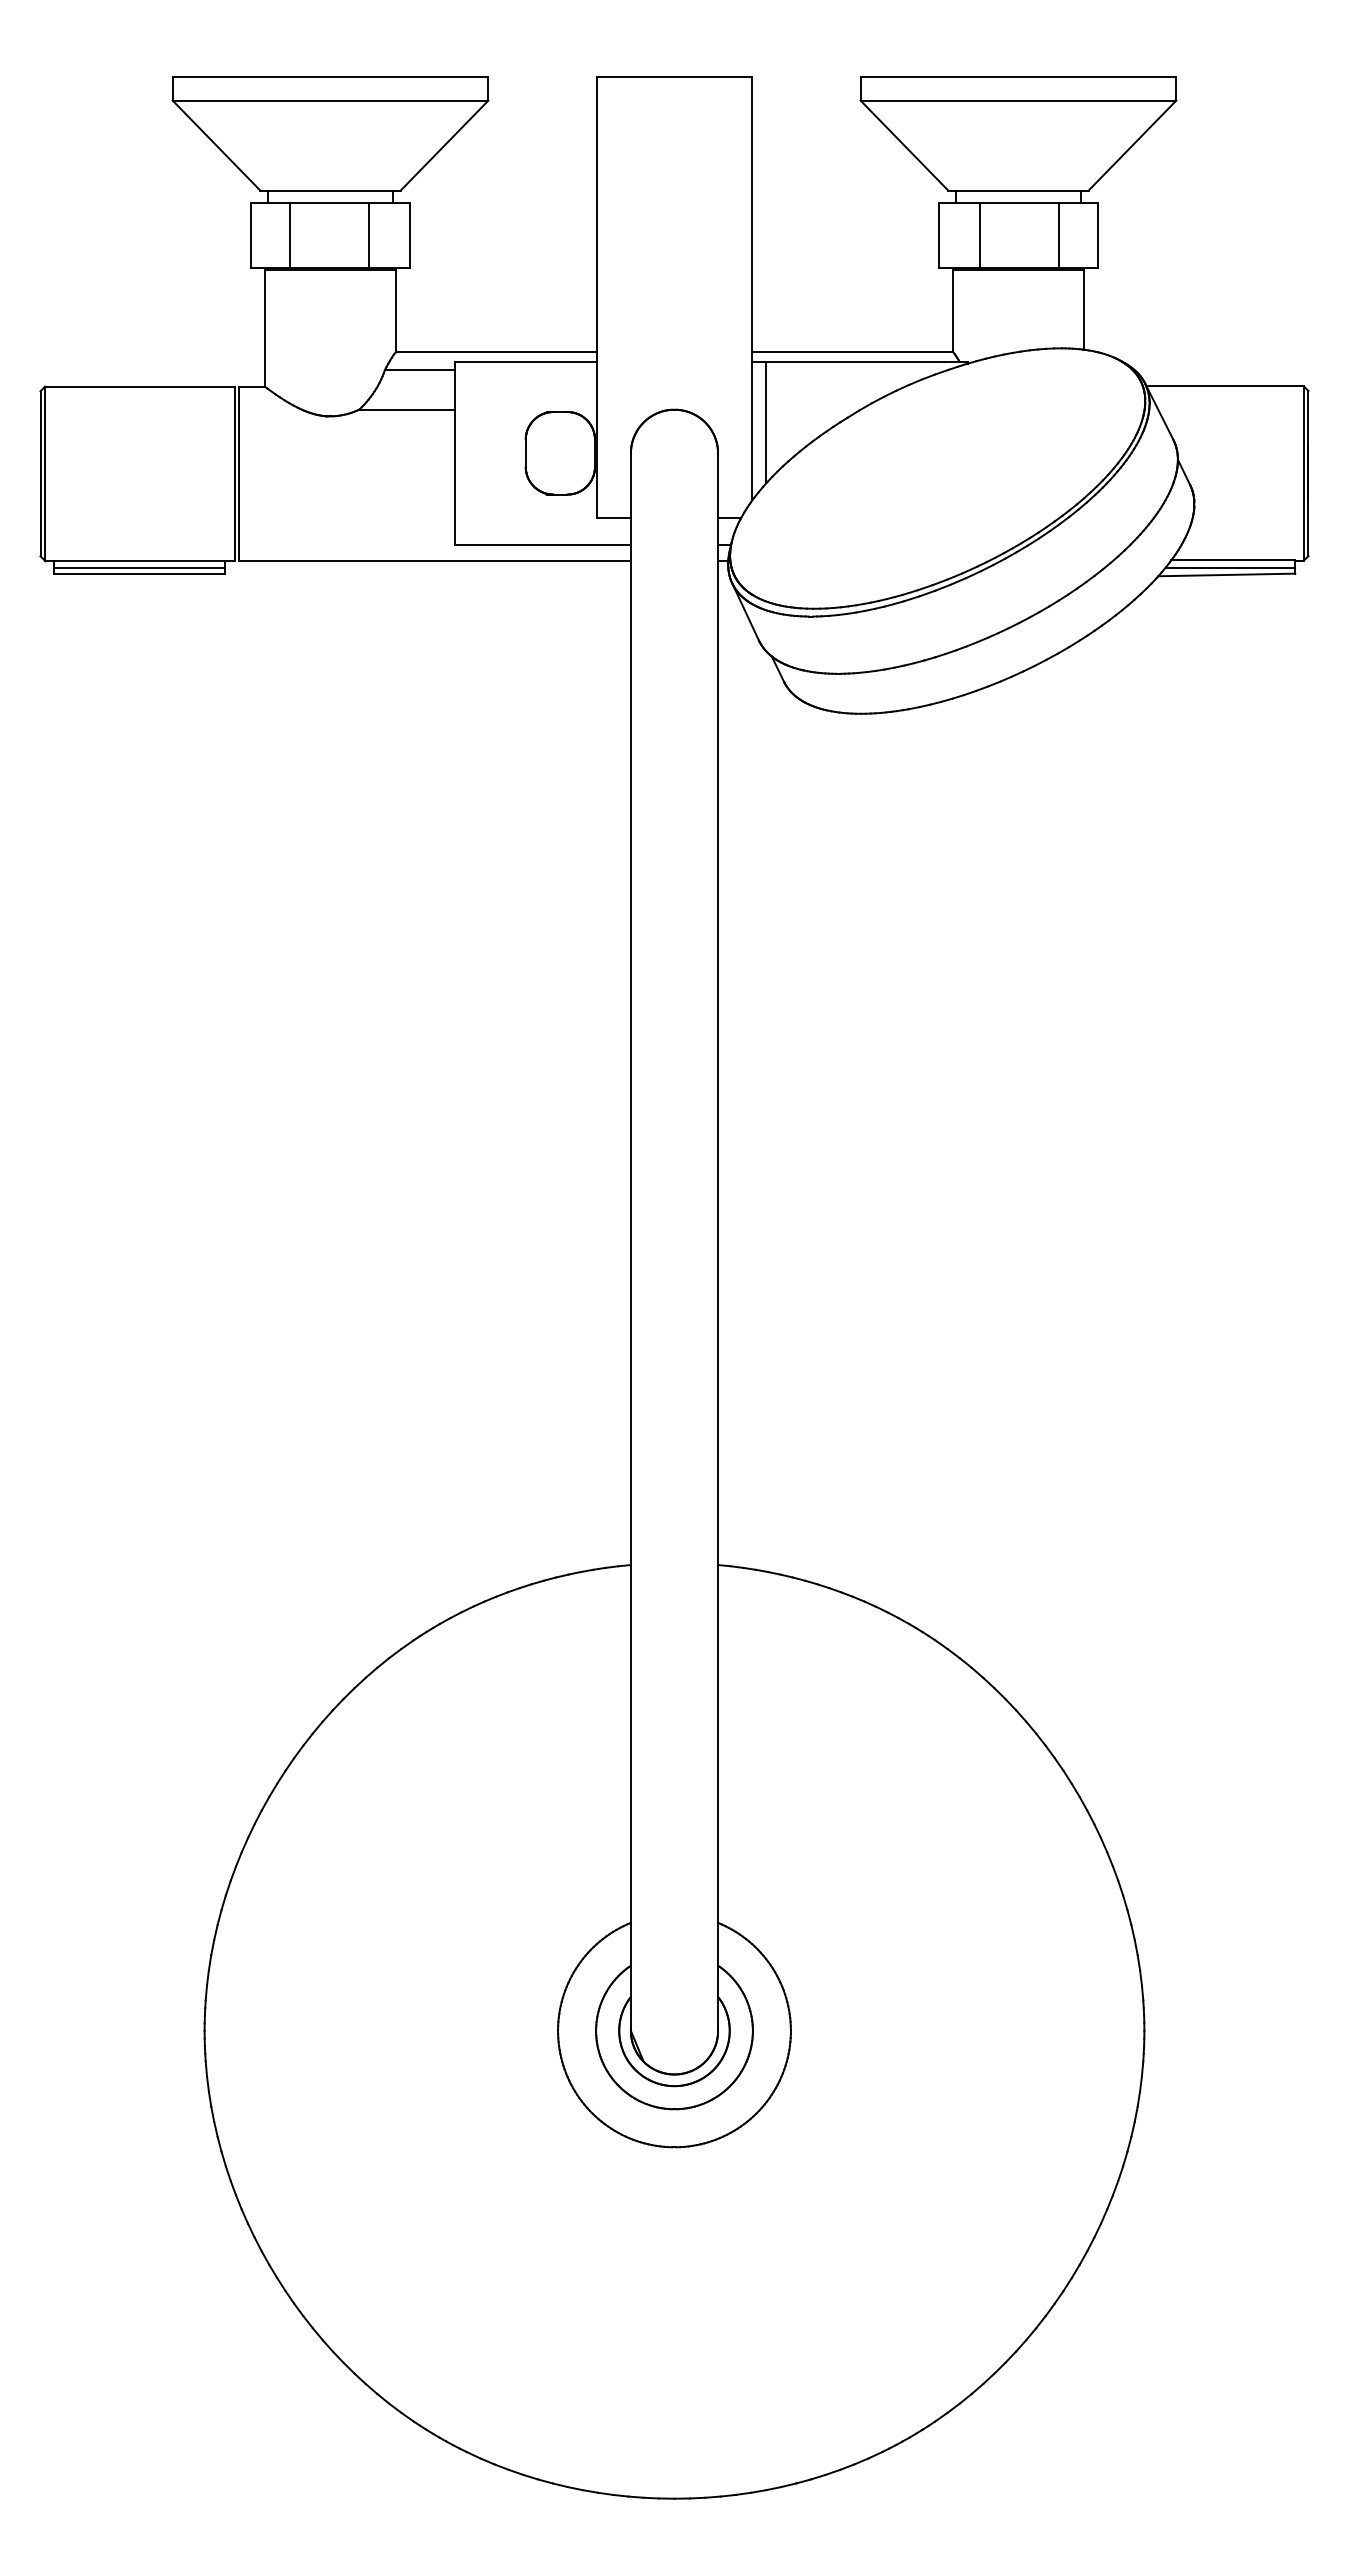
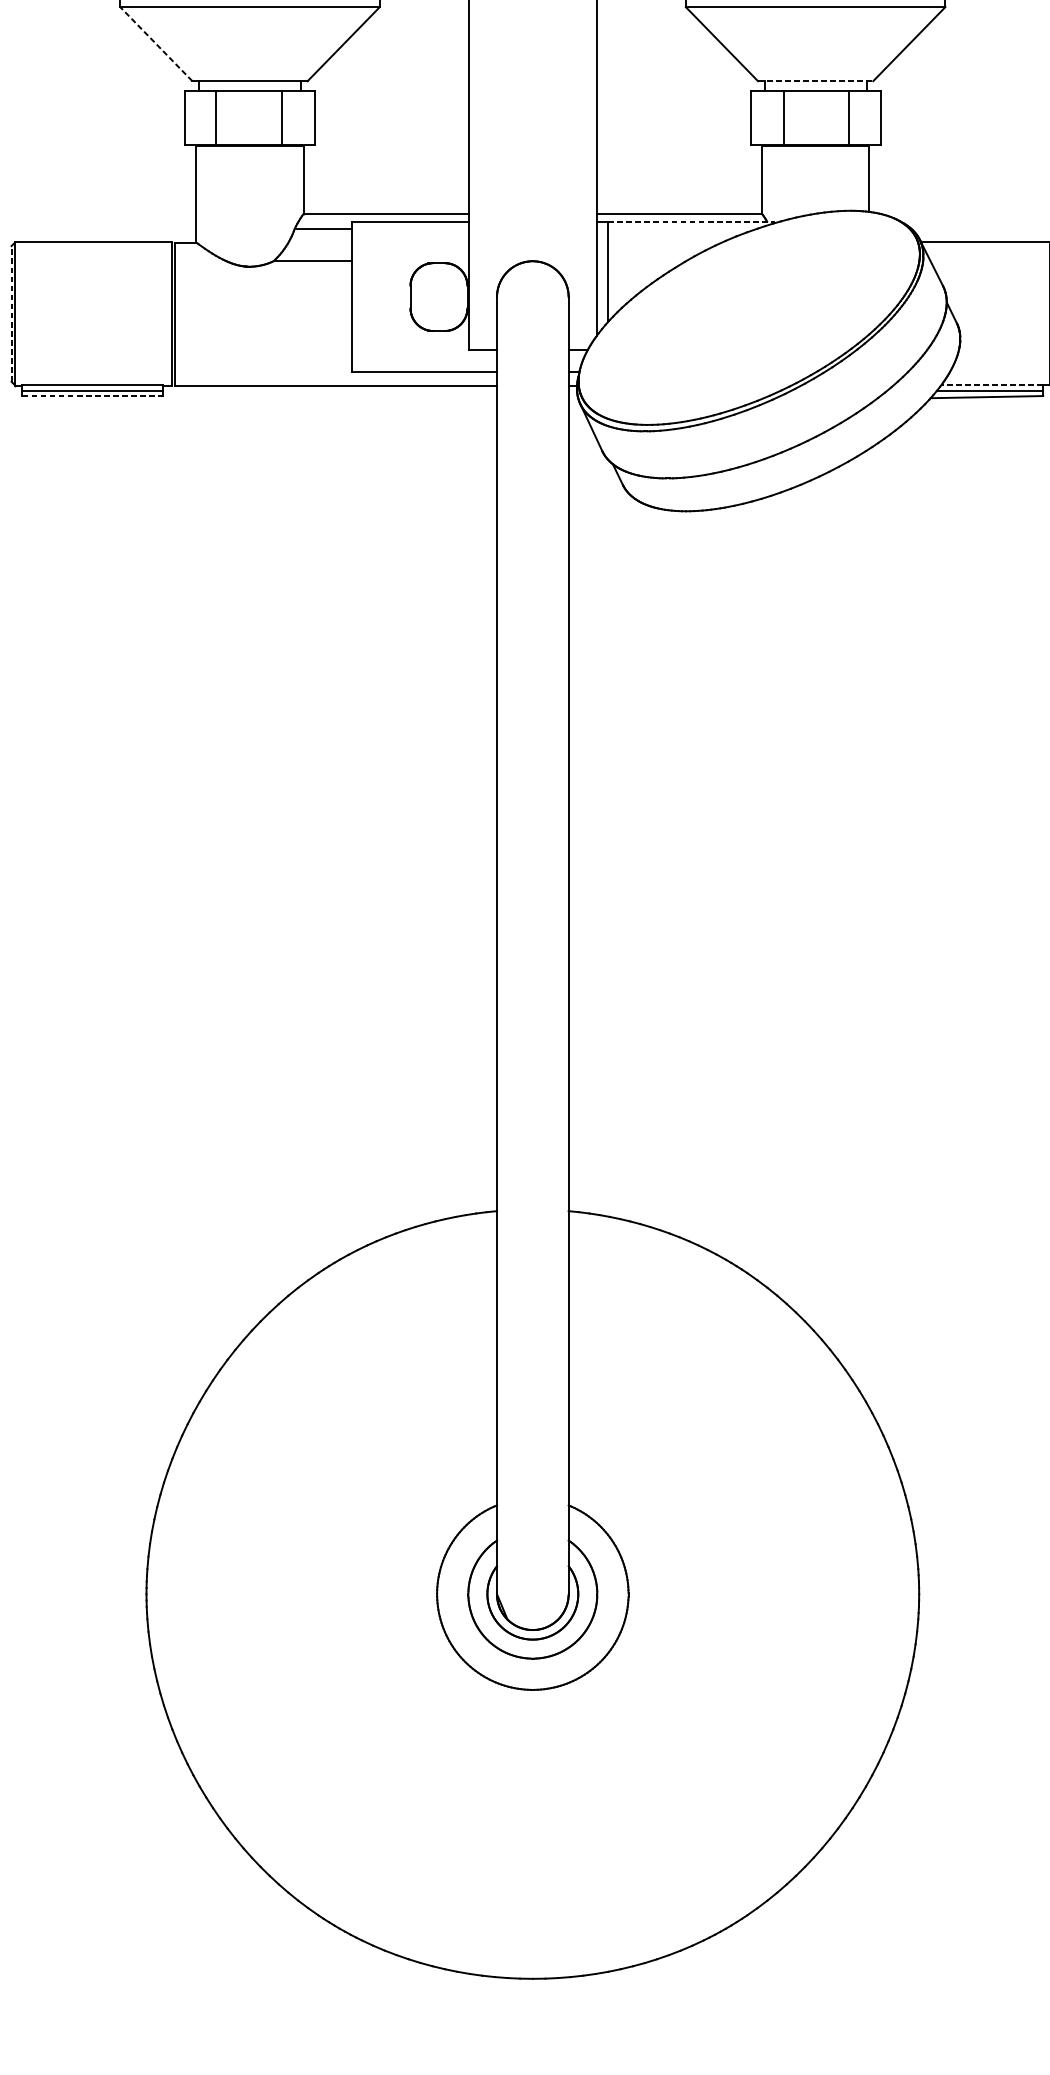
line: (216, 145) -> (156, 44), solid -> dashed
line: (1018, 190) -> (815, 81), solid -> dashed
line: (867, 361) -> (691, 221), solid -> dashed
line: (40, 473) -> (11, 313), solid -> dashed
line: (1233, 560) -> (992, 385), solid -> dashed
line: (139, 573) -> (92, 395), solid -> dashed

